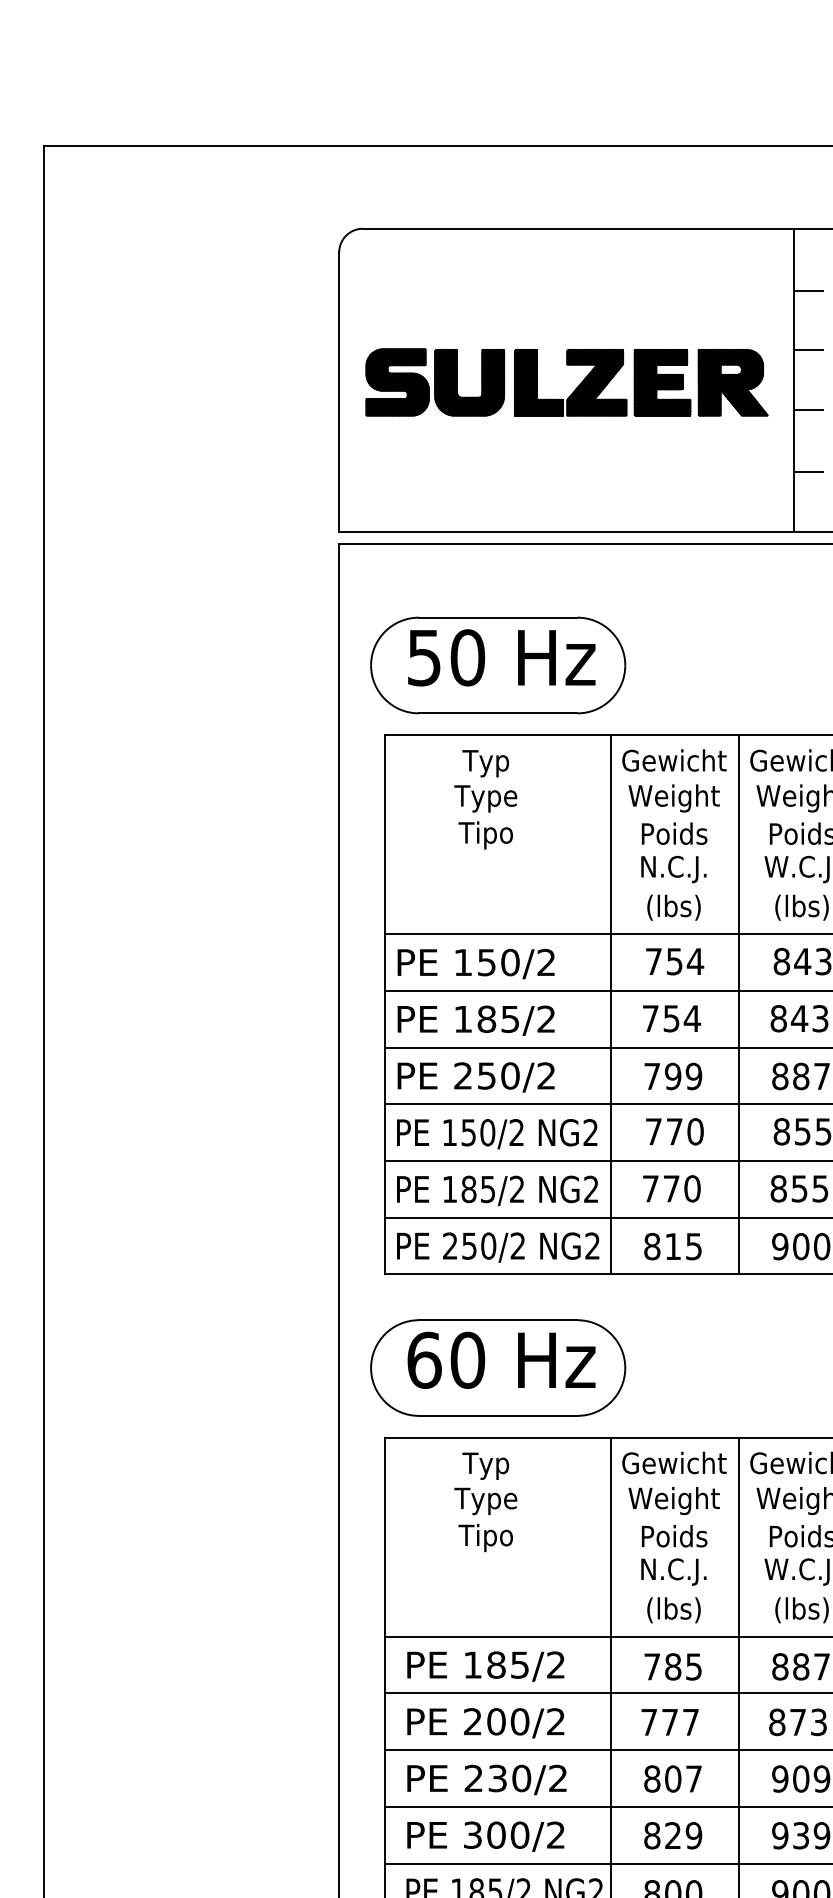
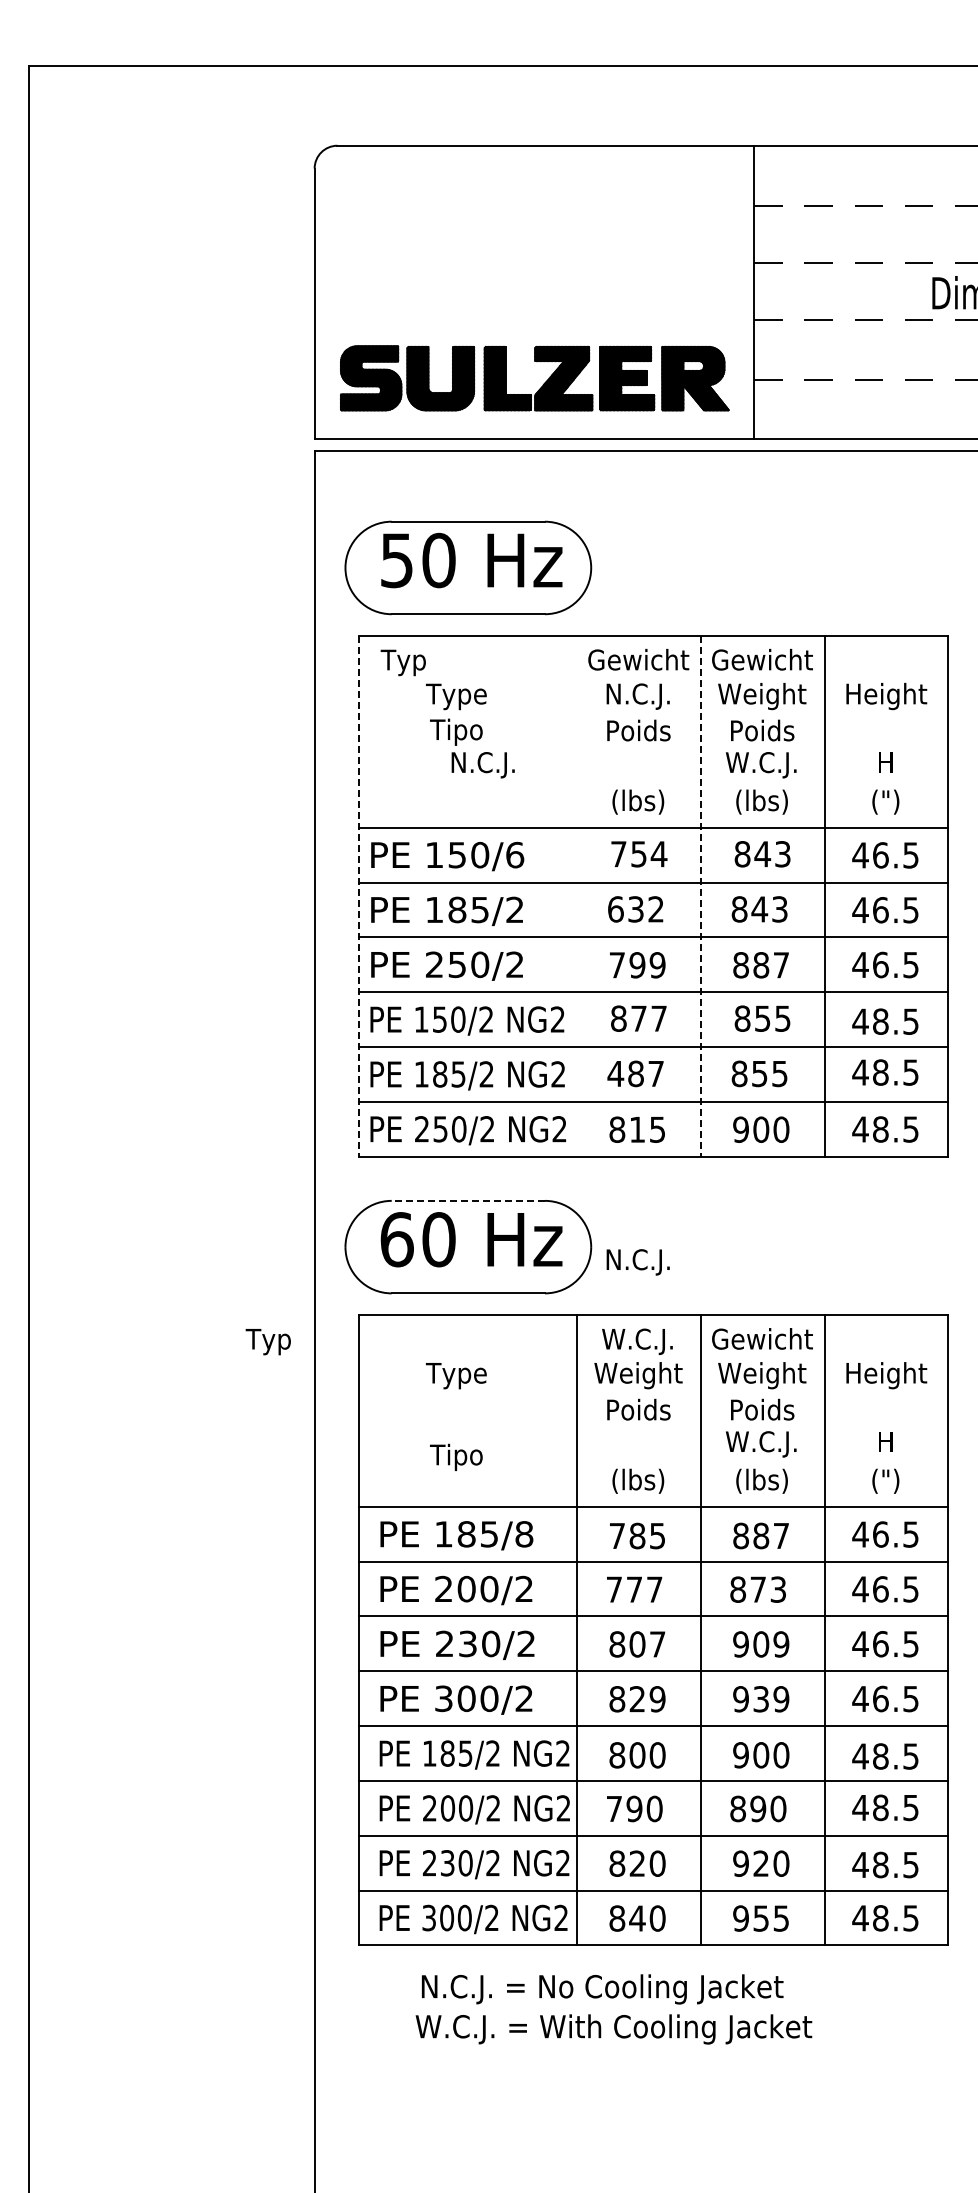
part: (575, 387) -> (543, 383), moved
text: (484, 763) -> (402, 662), moved
text: (674, 798) -> (638, 696), Weight -> N.C.J.
text: (673, 869) -> (482, 765), moved
text: (546, 961) -> (515, 854), 150/2 -> 150/6
line: (611, 1004) -> (577, 895), removed
line: (384, 1005) -> (358, 896), solid -> dashed
line: (738, 1005) -> (700, 896), solid -> dashed
text: (672, 1018) -> (636, 909), 754 -> 632
text: (675, 1131) -> (639, 1018), 770 -> 877
text: (671, 1188) -> (635, 1073), 770 -> 487
line: (498, 1319) -> (468, 1200), solid -> dashed
text: (674, 1465) -> (638, 1341), Gewicht -> W.C.J.
text: (484, 1466) -> (267, 1342), moved
text: (485, 1537) -> (456, 1456), moved
text: (673, 1572) -> (637, 1262), moved
text: (556, 1665) -> (524, 1534), 185/2 -> 185/8

